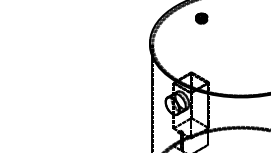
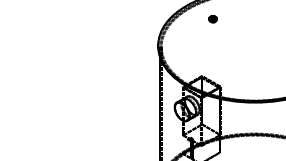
part: (201, 18) -> (212, 19), size x0.6

